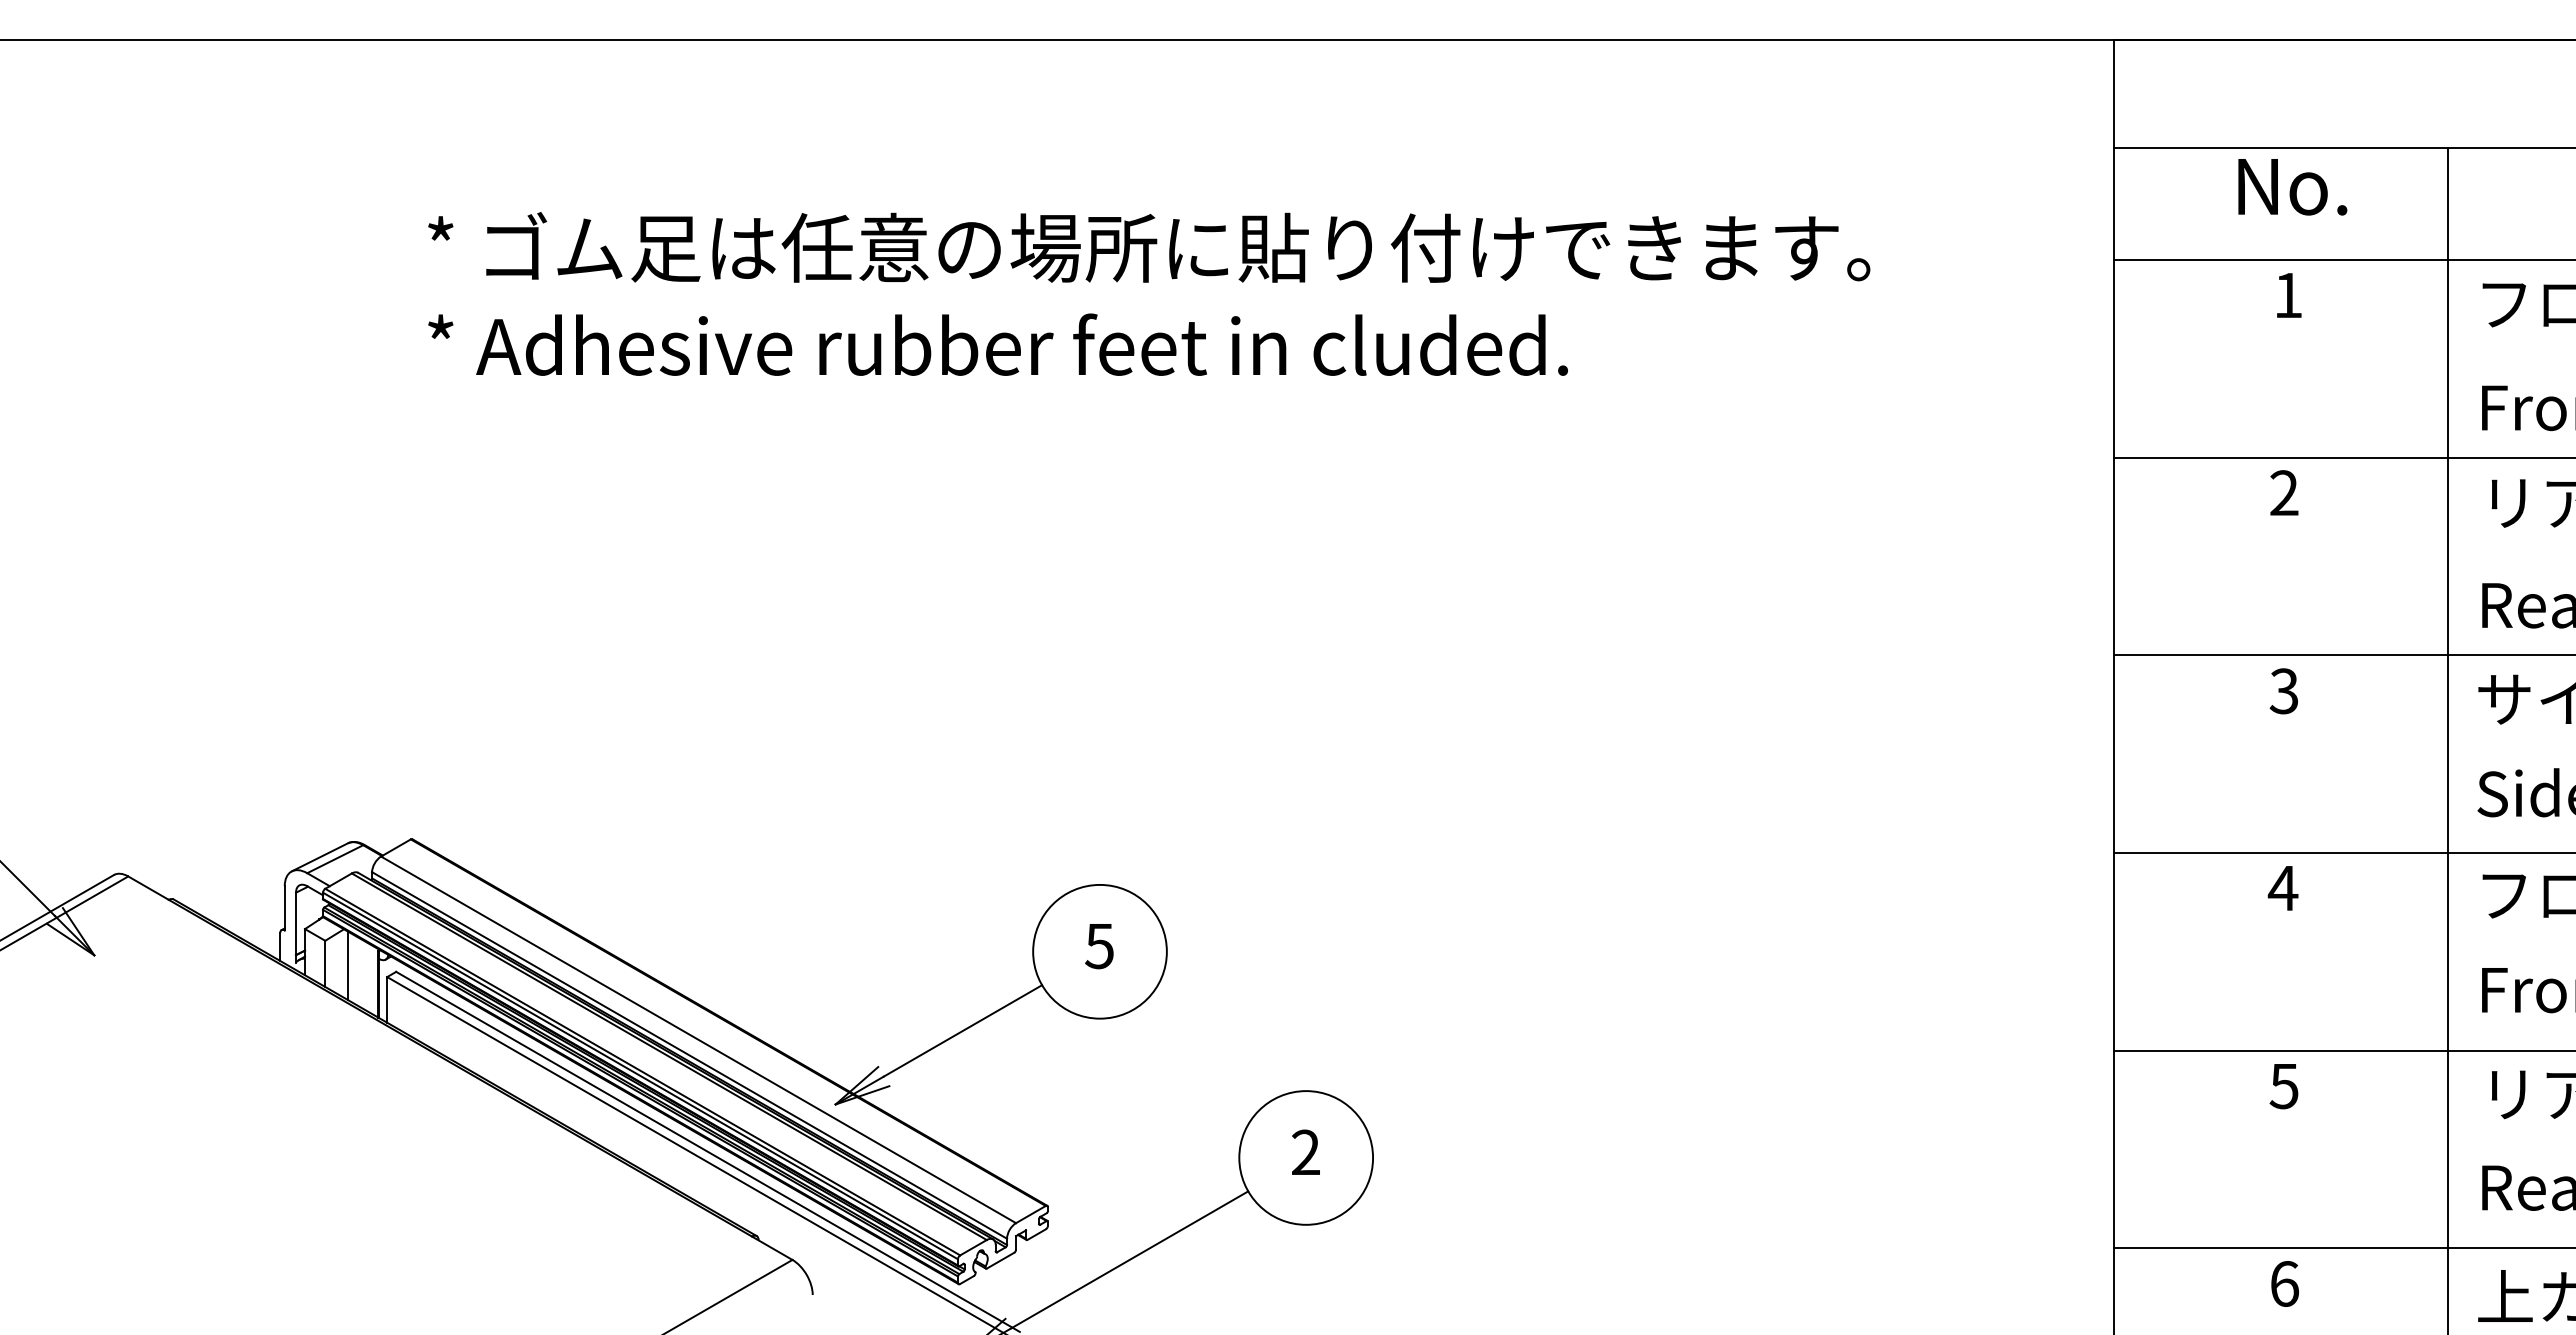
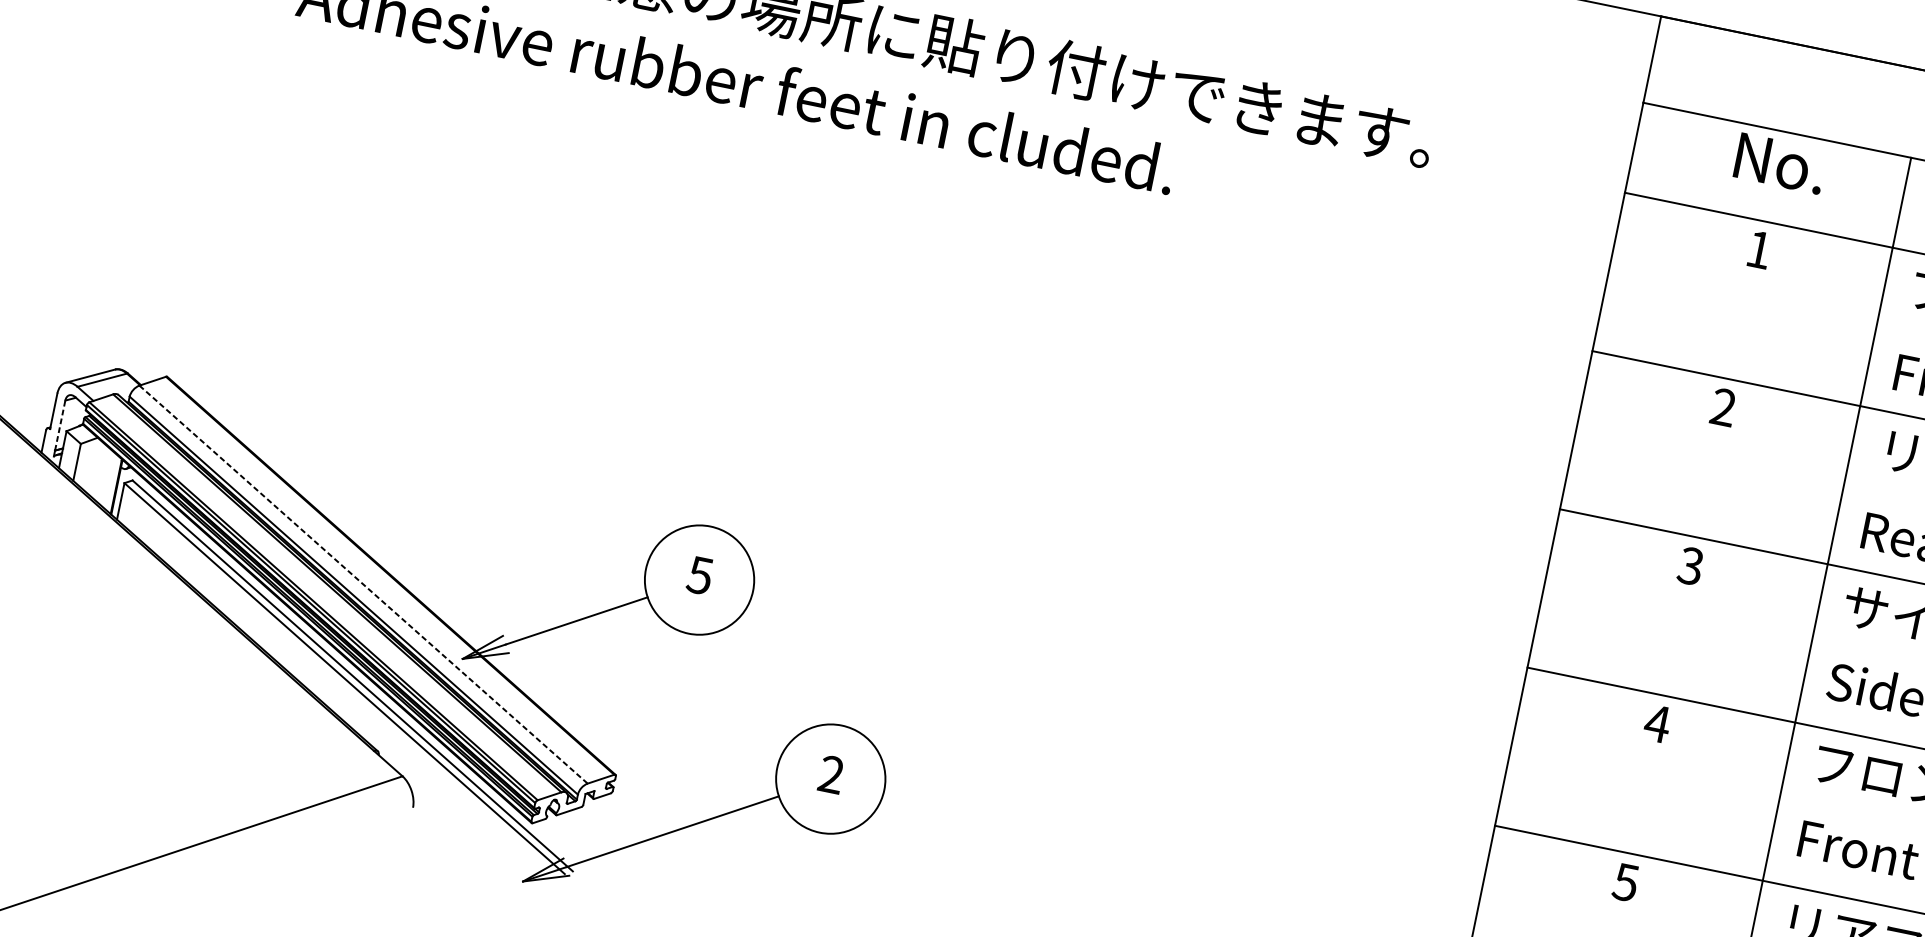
line: (296, 923) -> (60, 425), solid -> dashed
line: (347, 965) -> (94, 467), removed
line: (698, 1039) -> (363, 584), solid -> dashed

